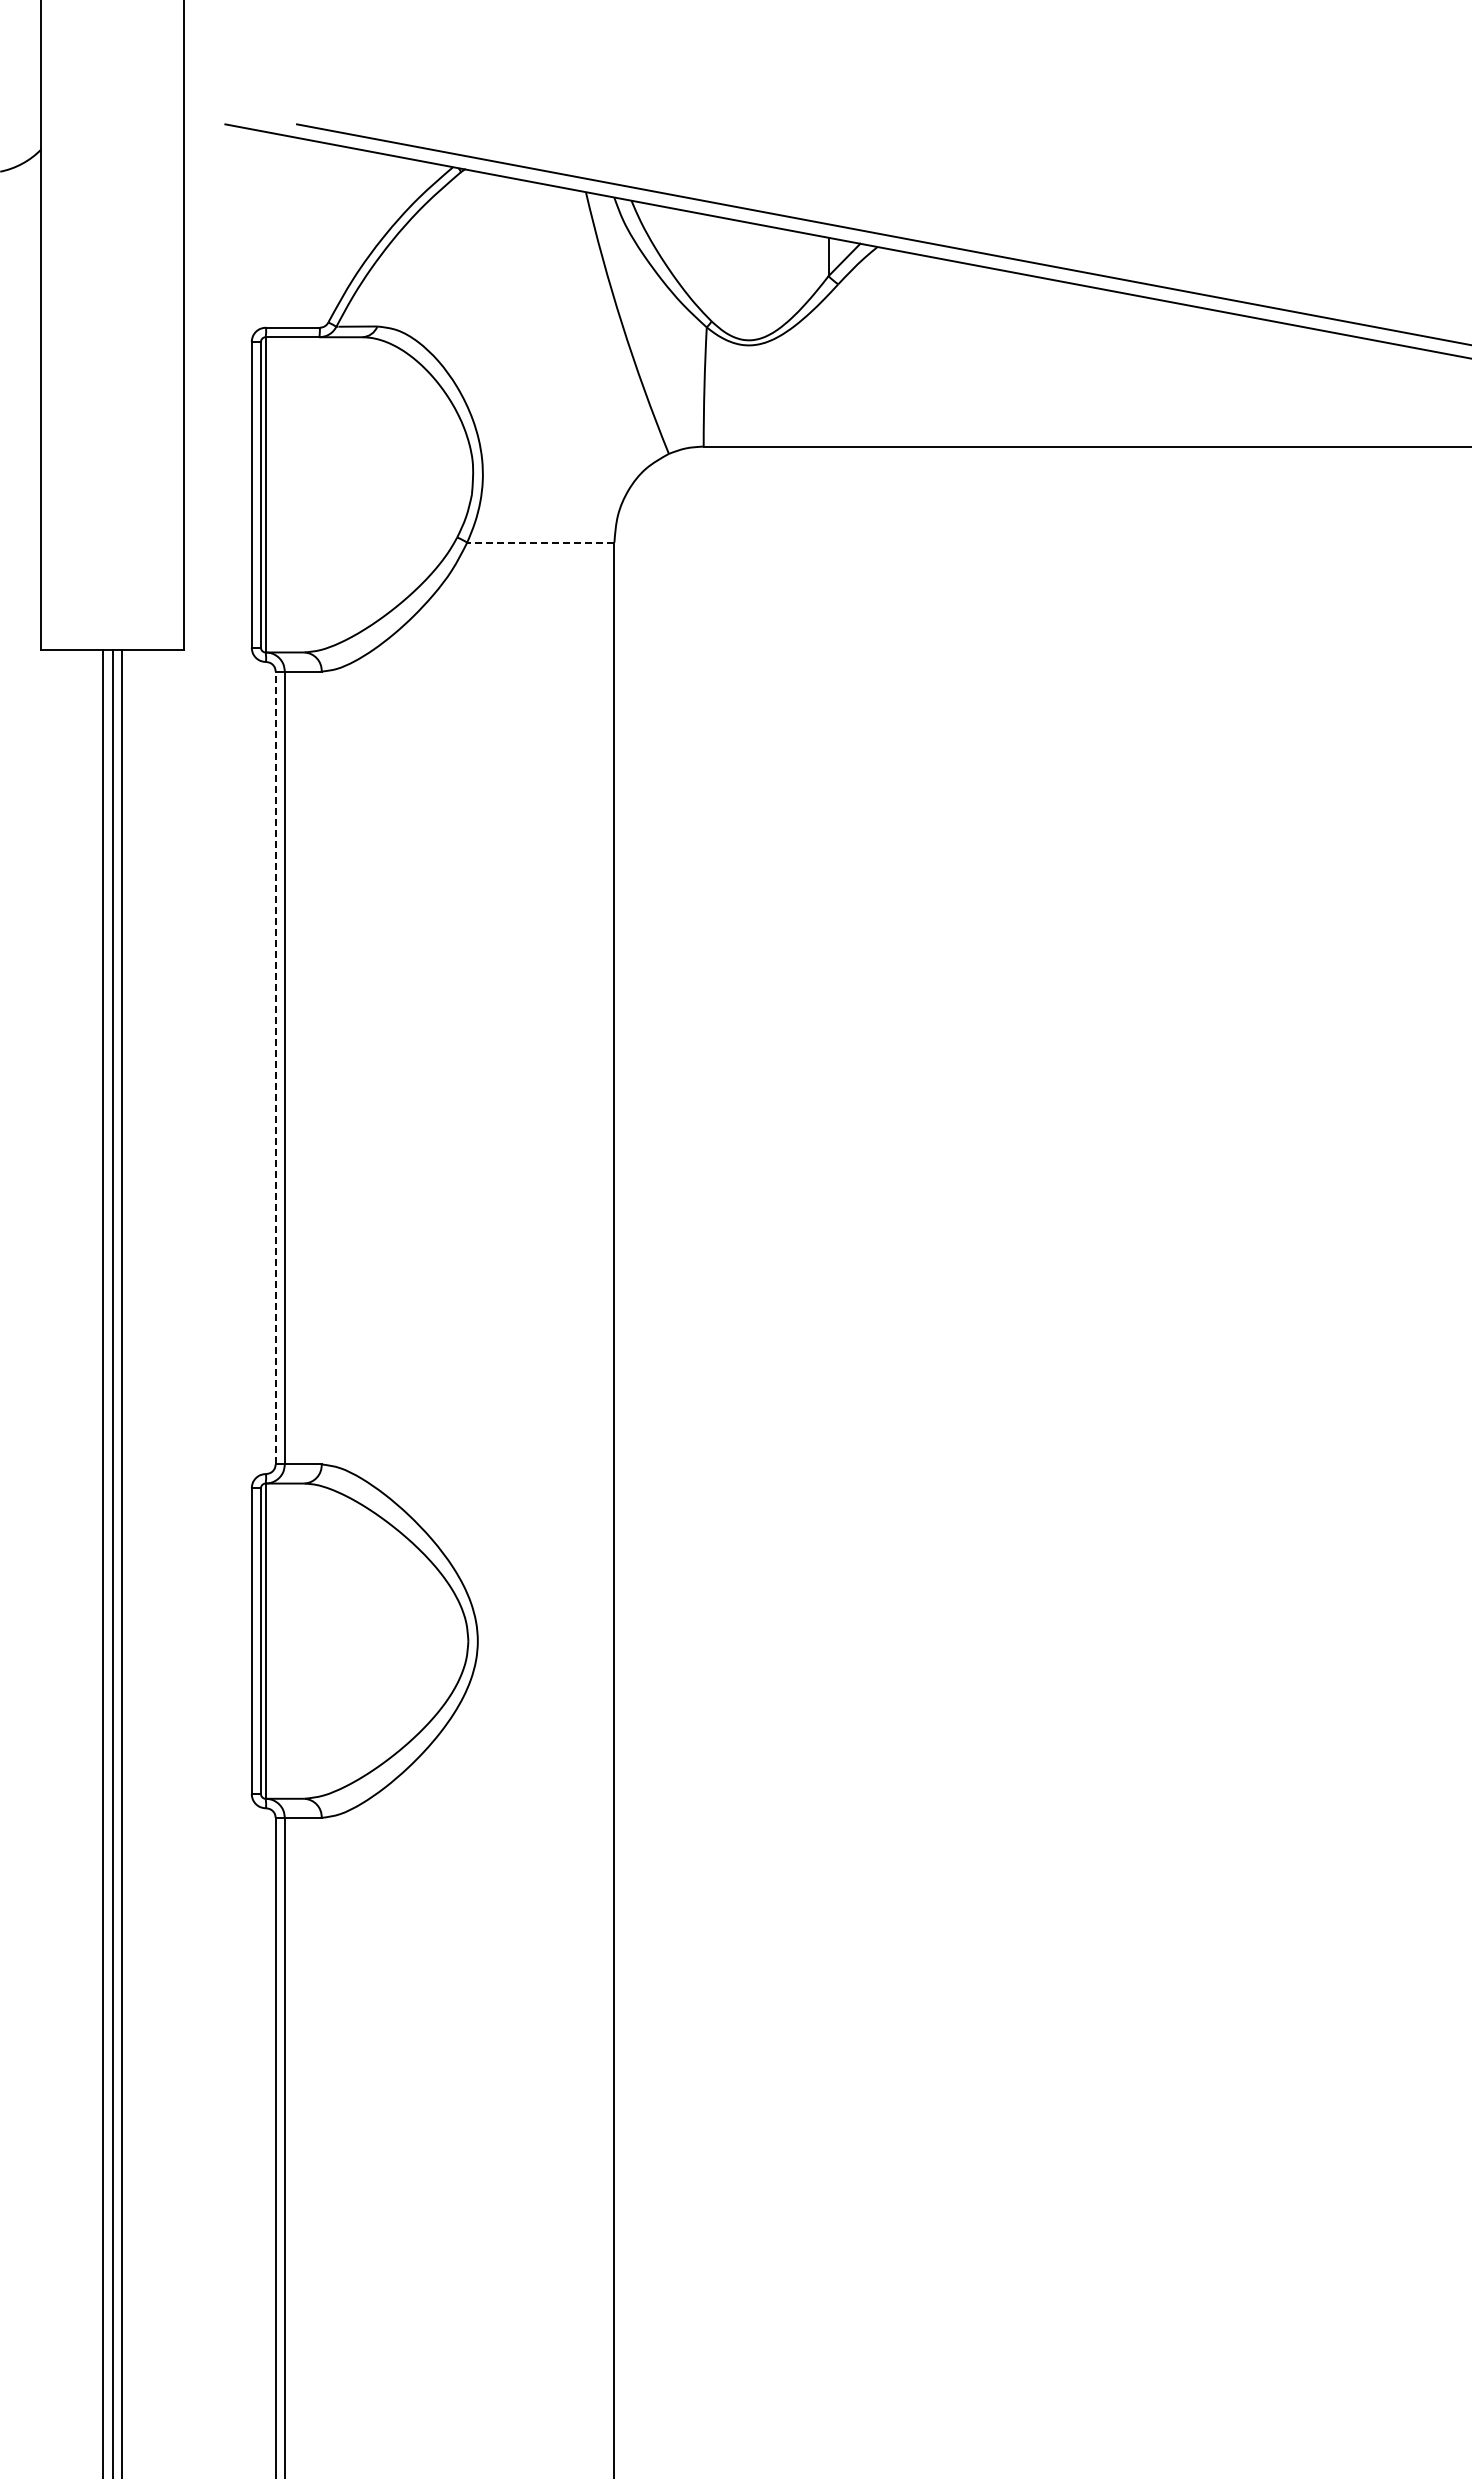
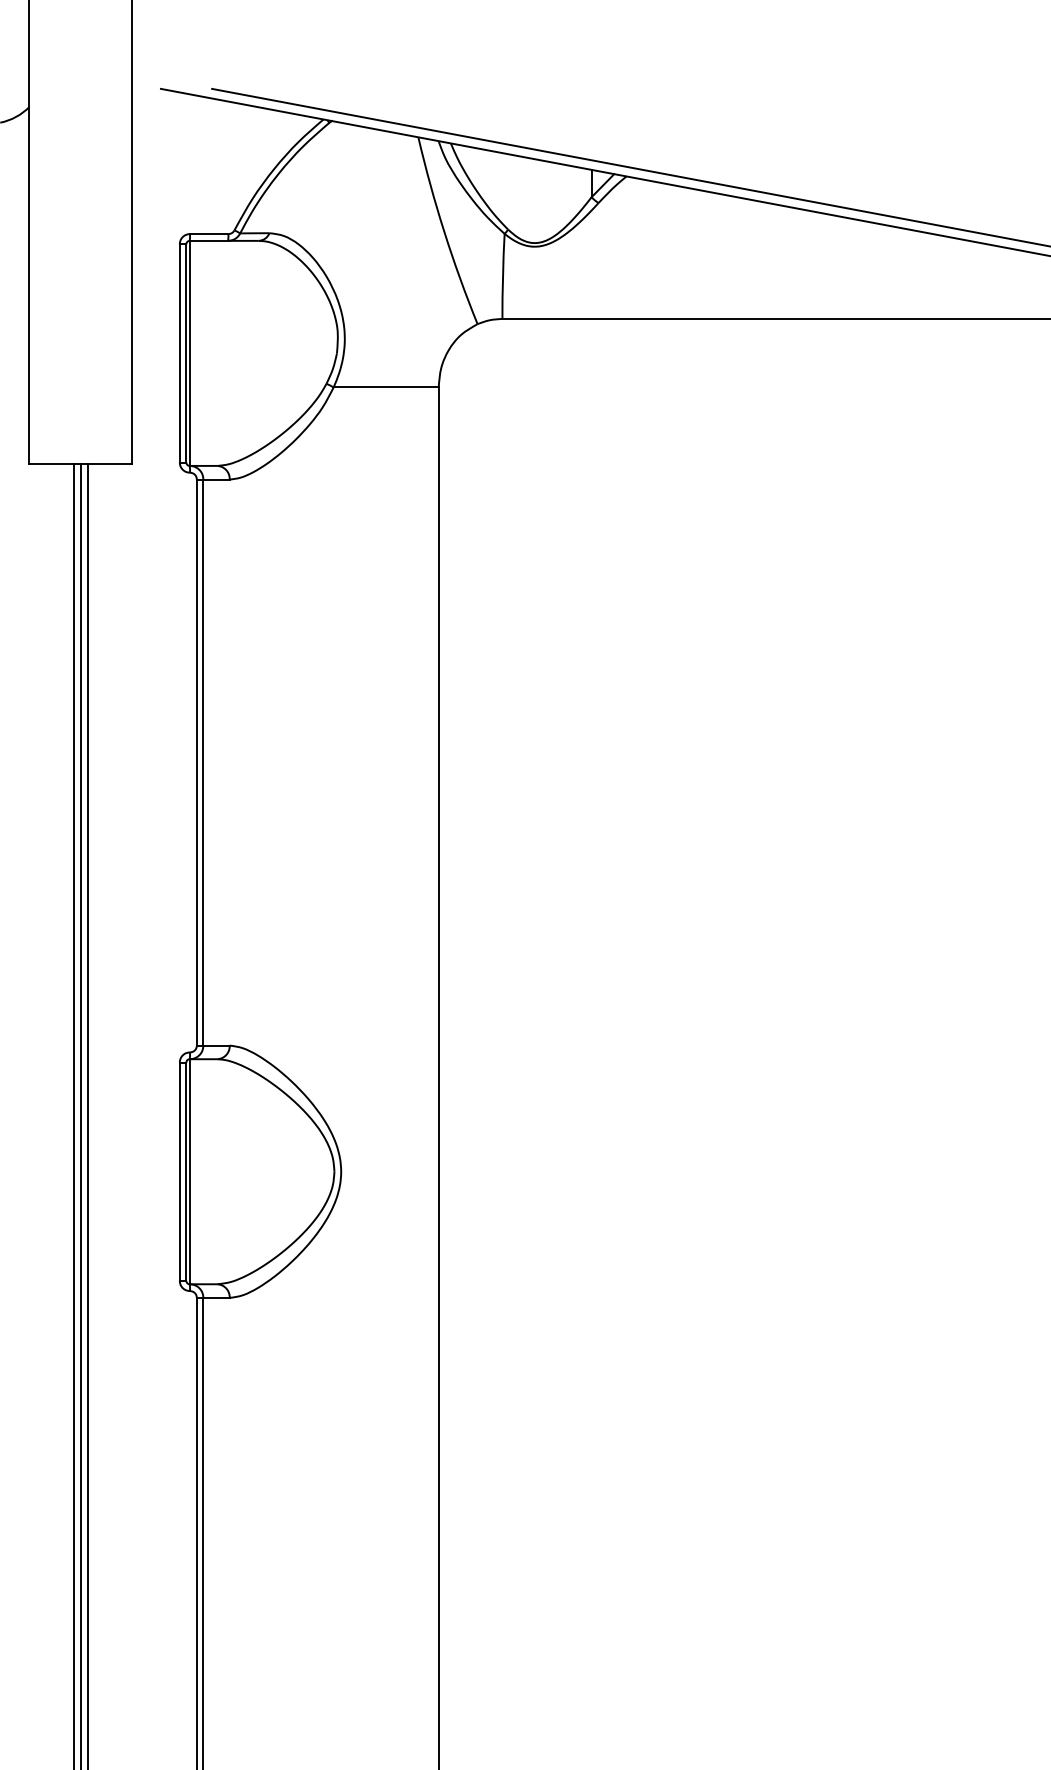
line: (540, 542) -> (385, 387), dashed -> solid
line: (275, 1067) -> (196, 762), dashed -> solid

